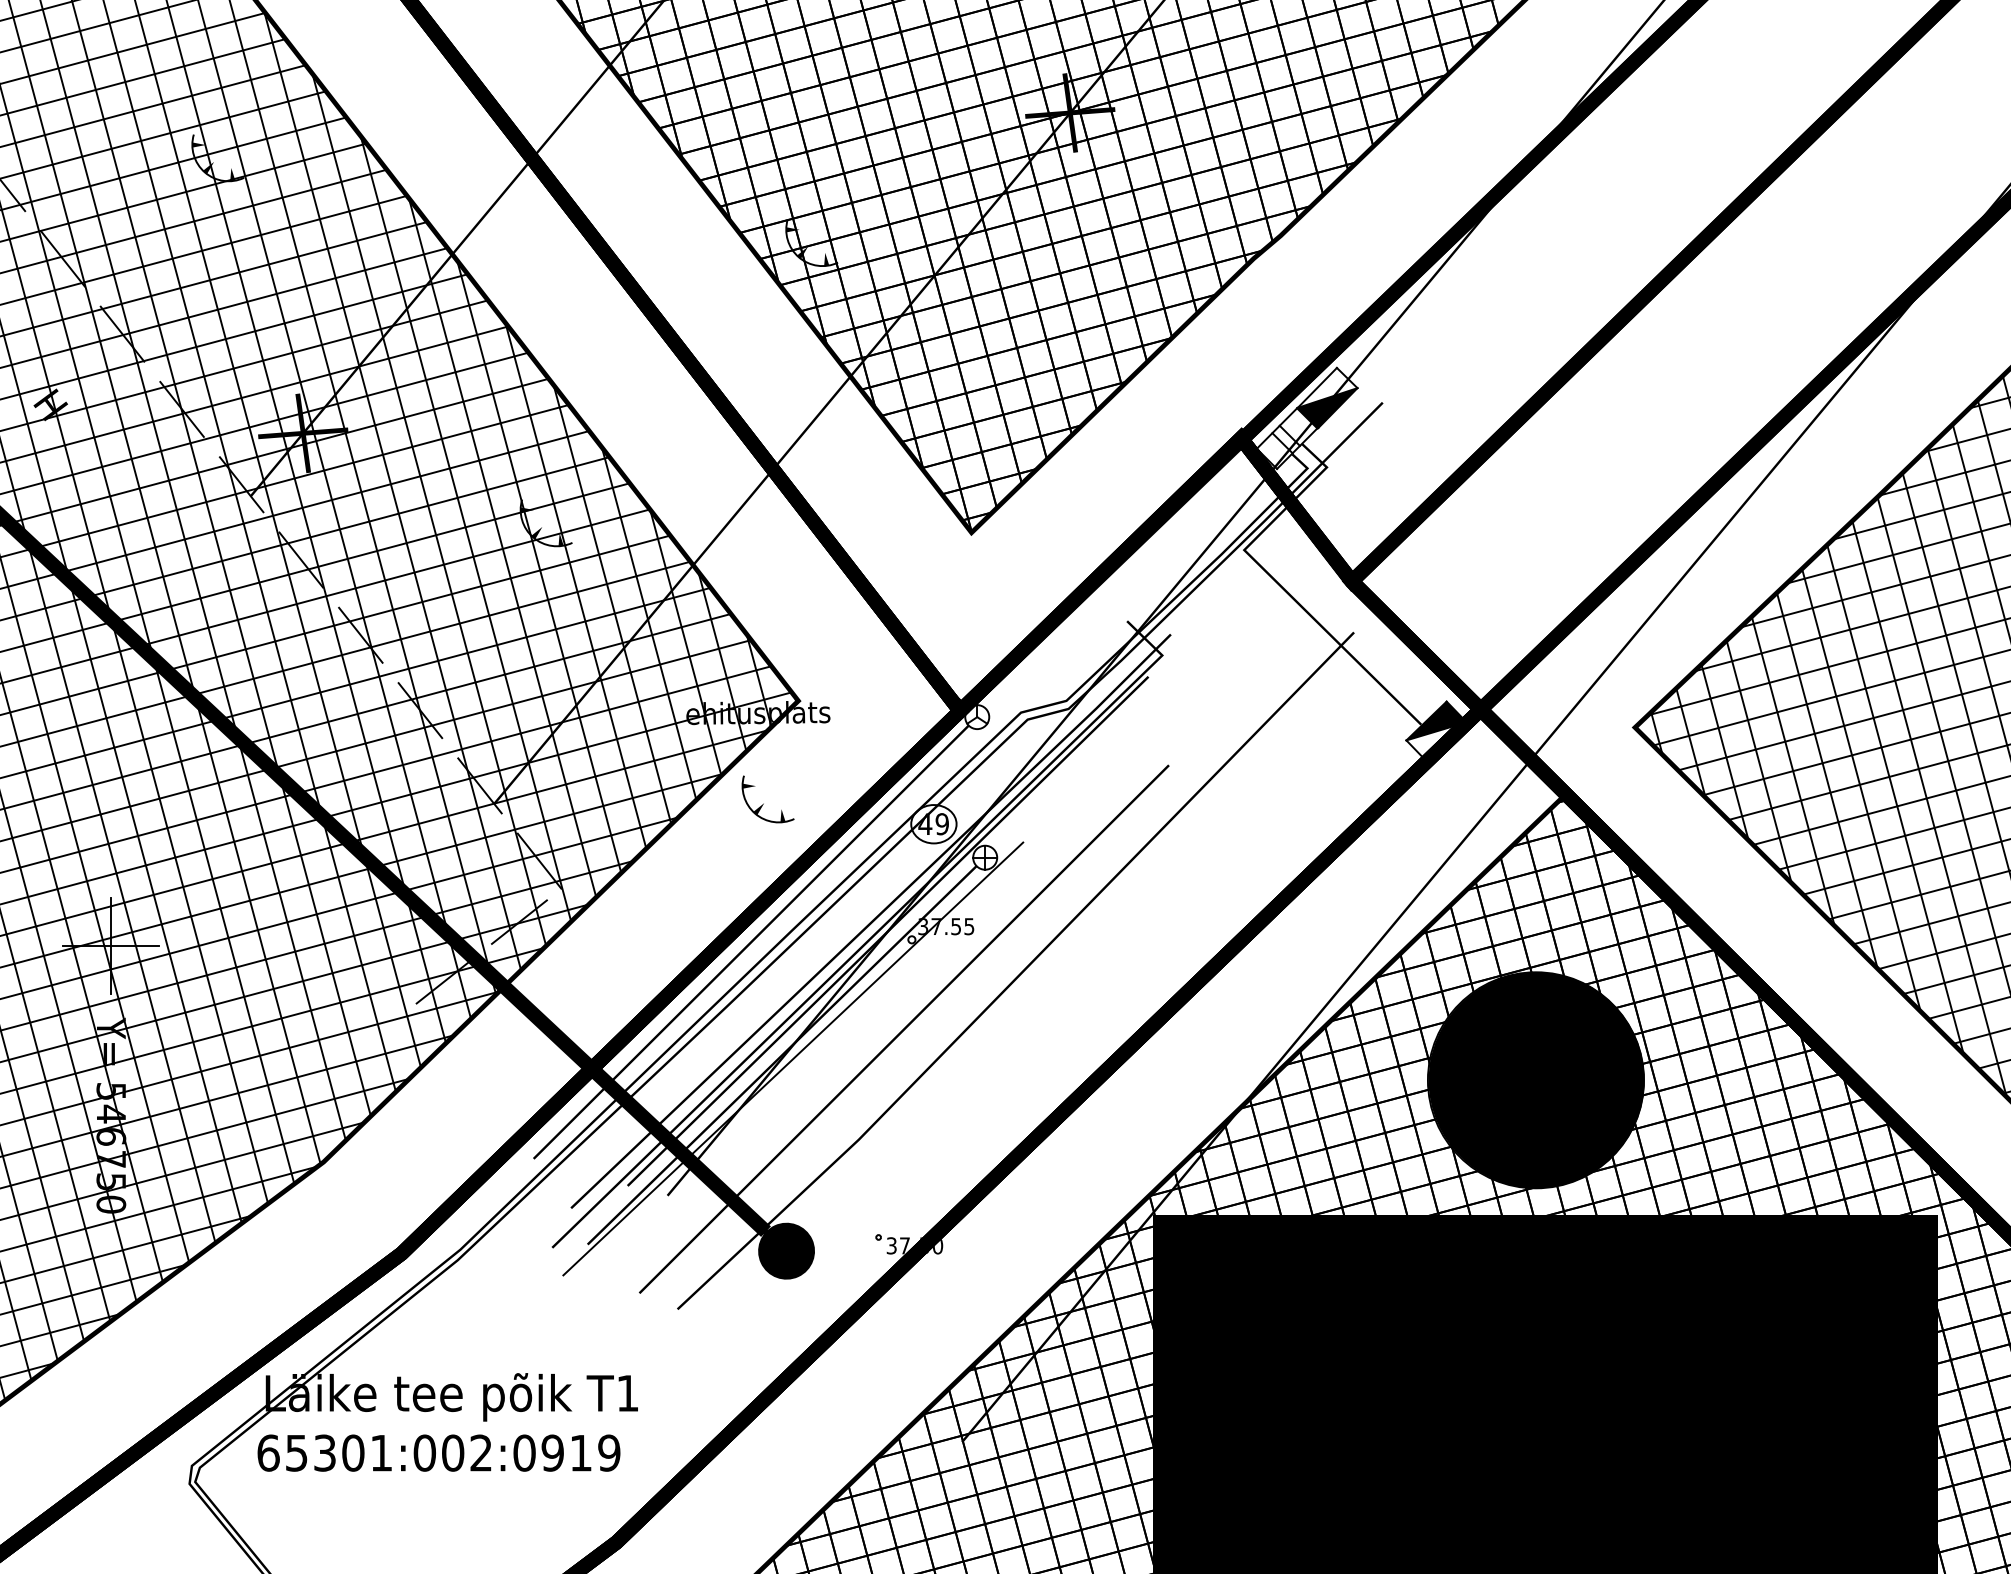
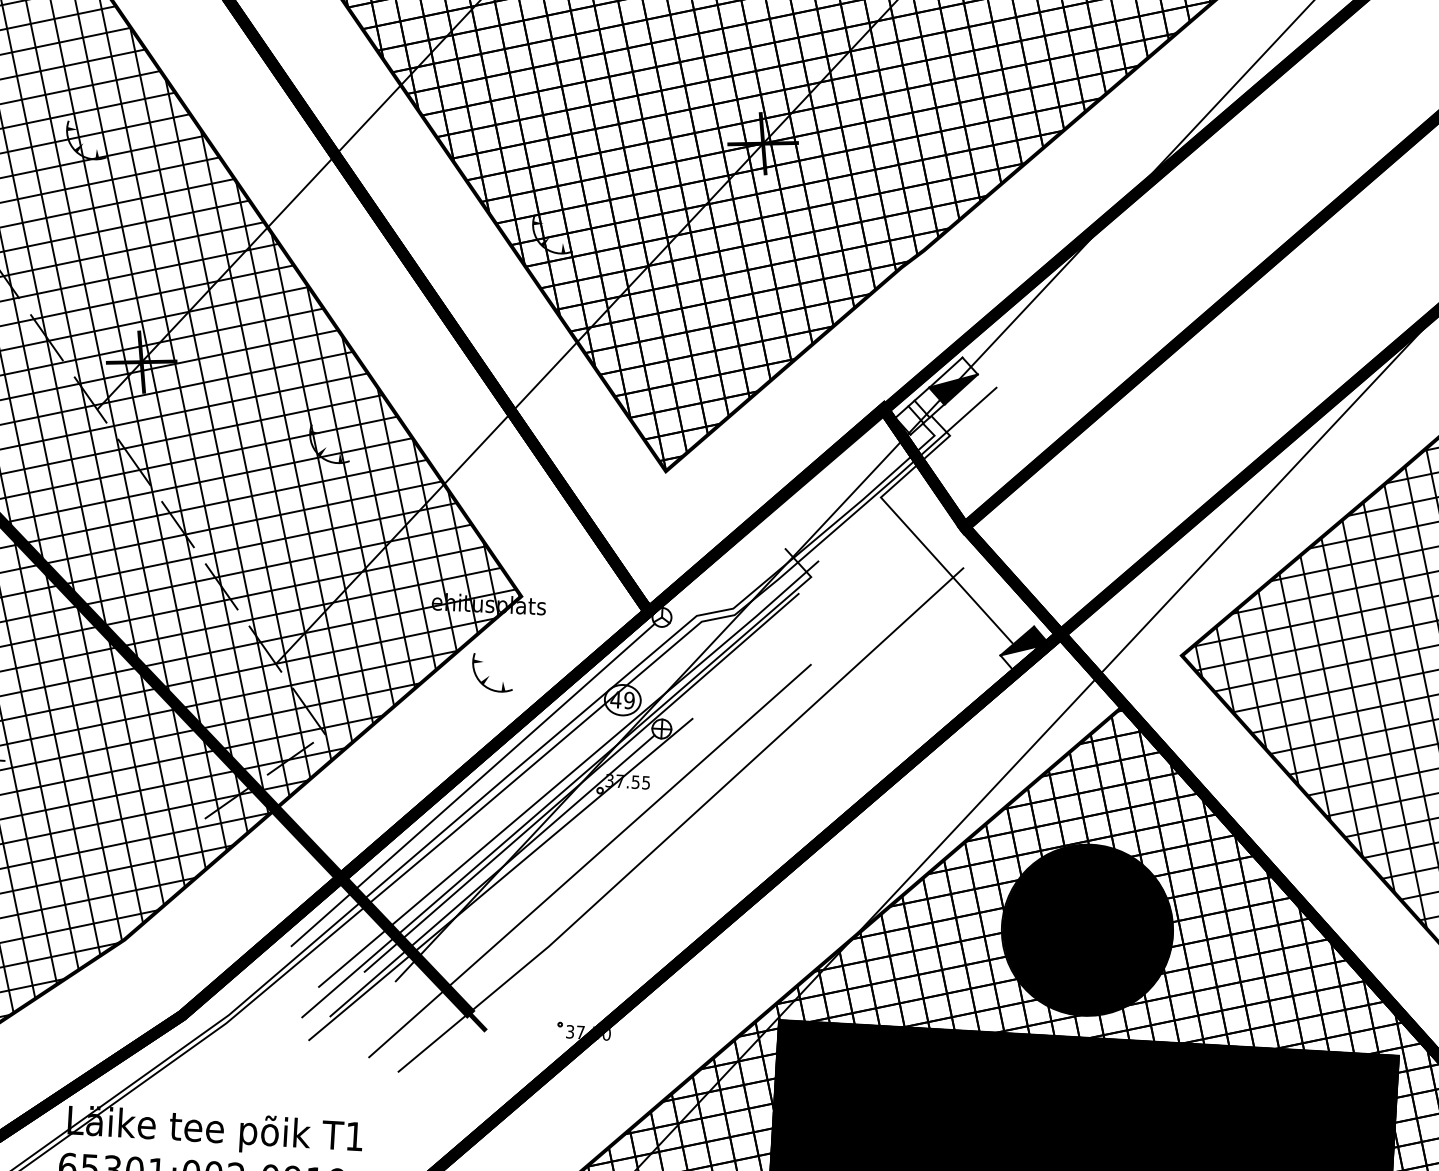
fill: (786, 1250) -> (486, 1030), removed

